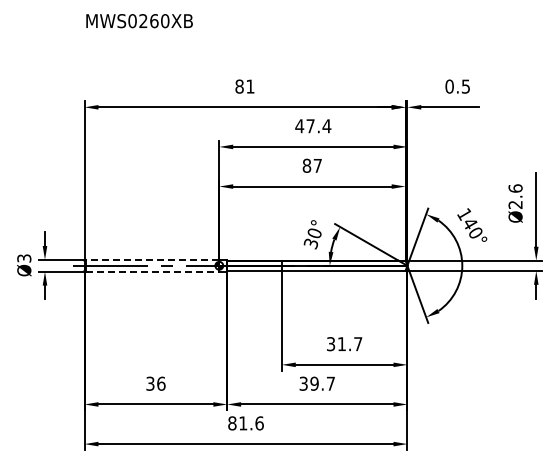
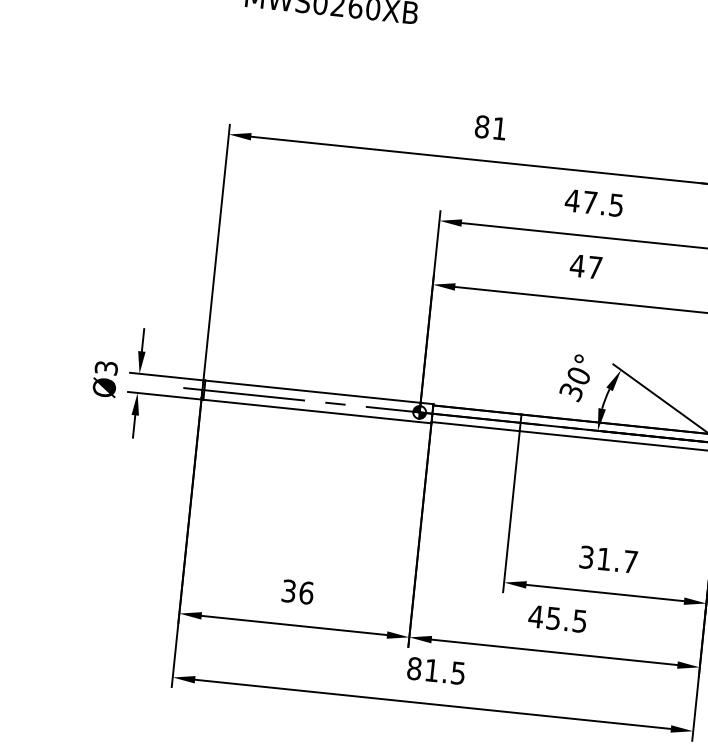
text: (326, 126) -> (615, 205), 47.4 -> 47.5
text: (306, 165) -> (576, 265), 87 -> 47
line: (152, 259) -> (312, 391), dashed -> solid
line: (152, 271) -> (310, 410), dashed -> solid
text: (316, 383) -> (556, 618), 39.7 -> 45.5
text: (259, 423) -> (458, 673), 81.6 -> 81.5

